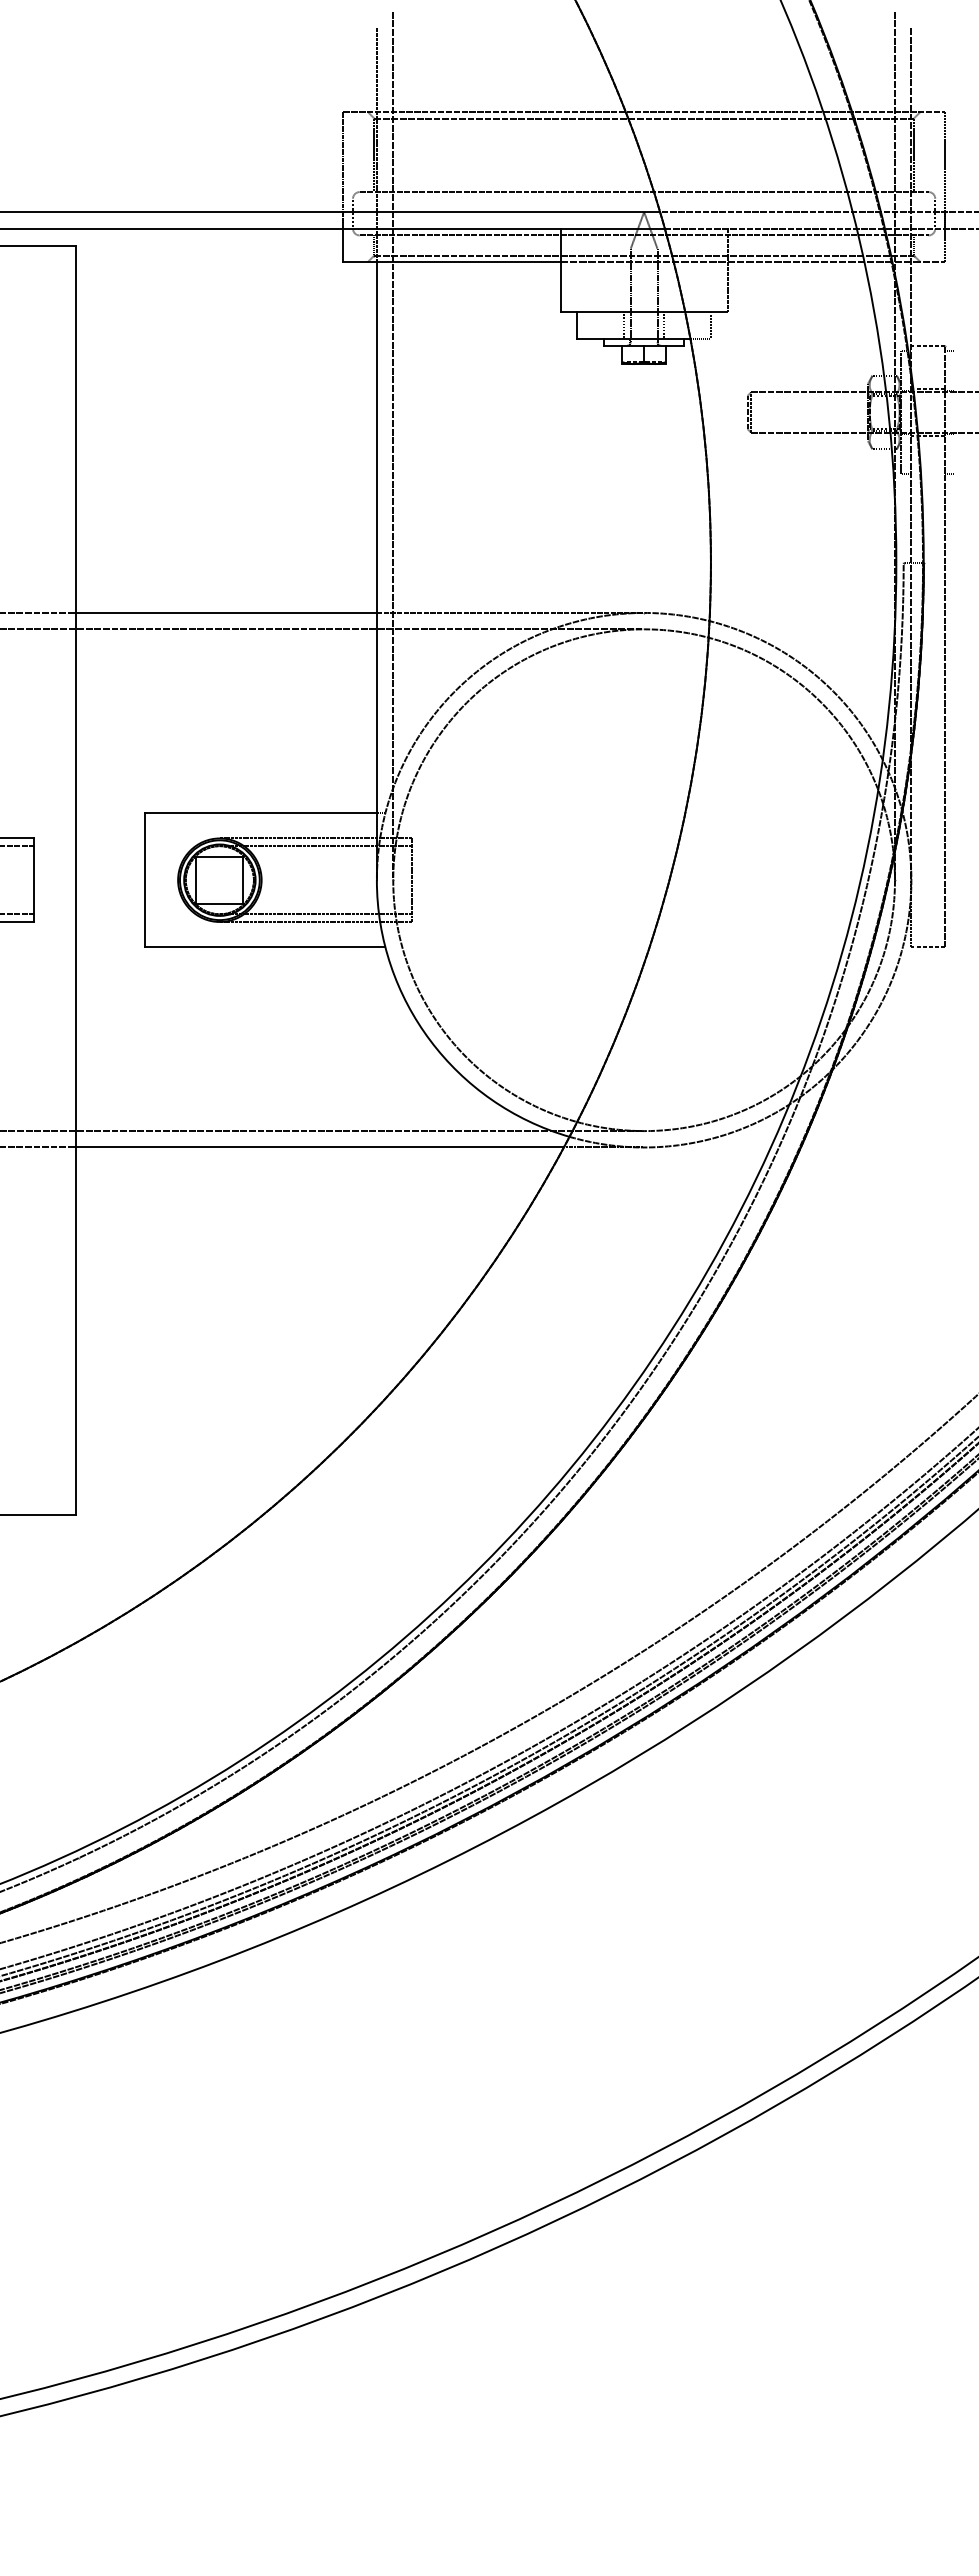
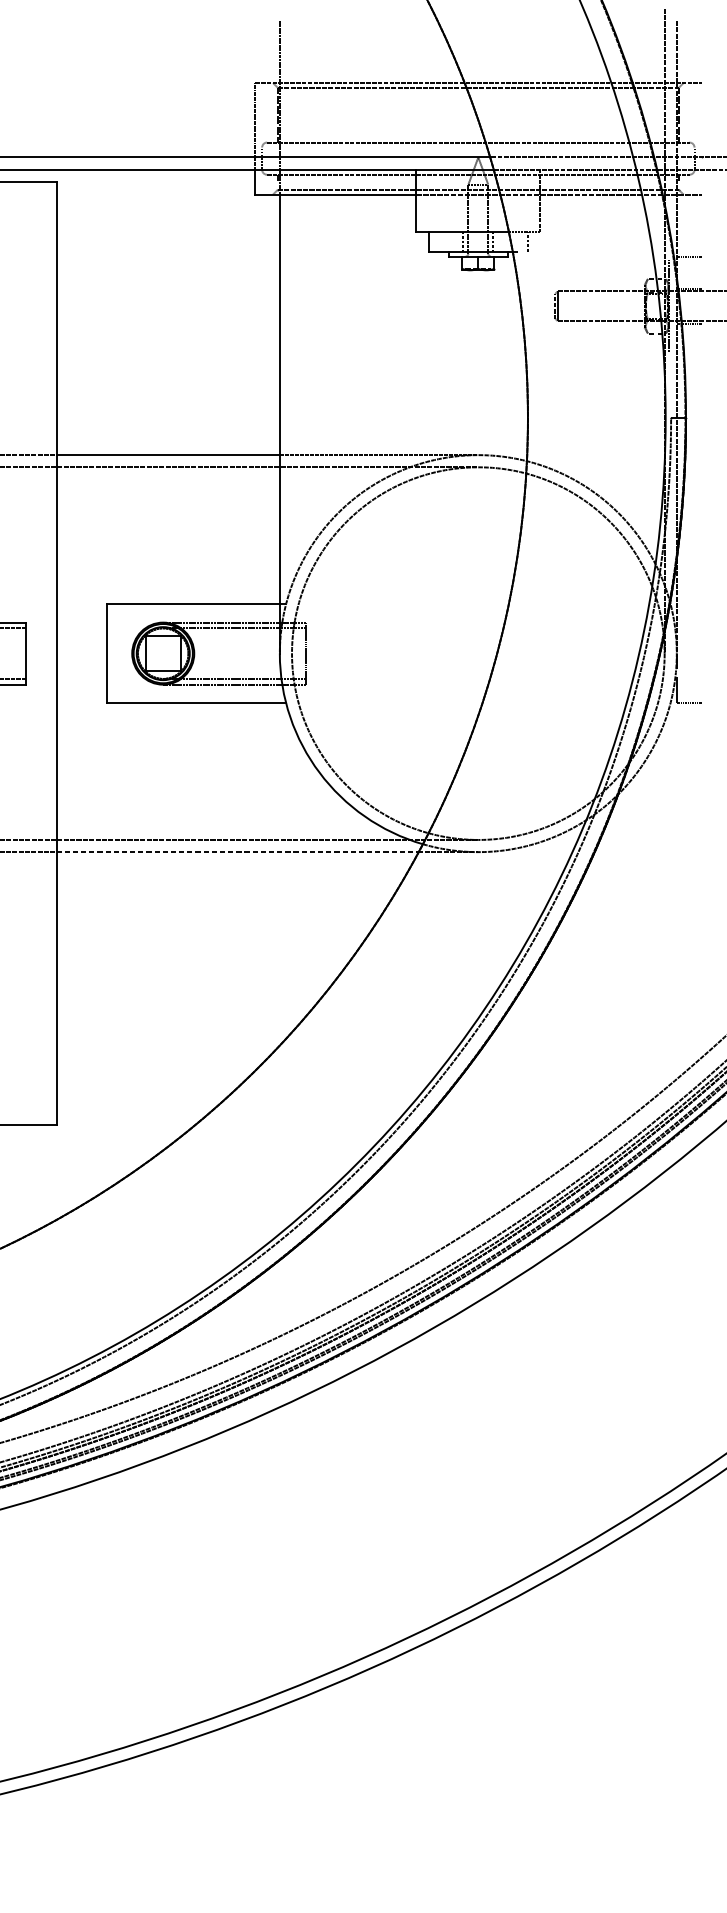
line: (944, 186) -> (701, 138), removed
line: (393, 445) -> (292, 330), removed
line: (944, 646) -> (701, 480), removed
line: (320, 1147) -> (237, 852), solid -> dashed

